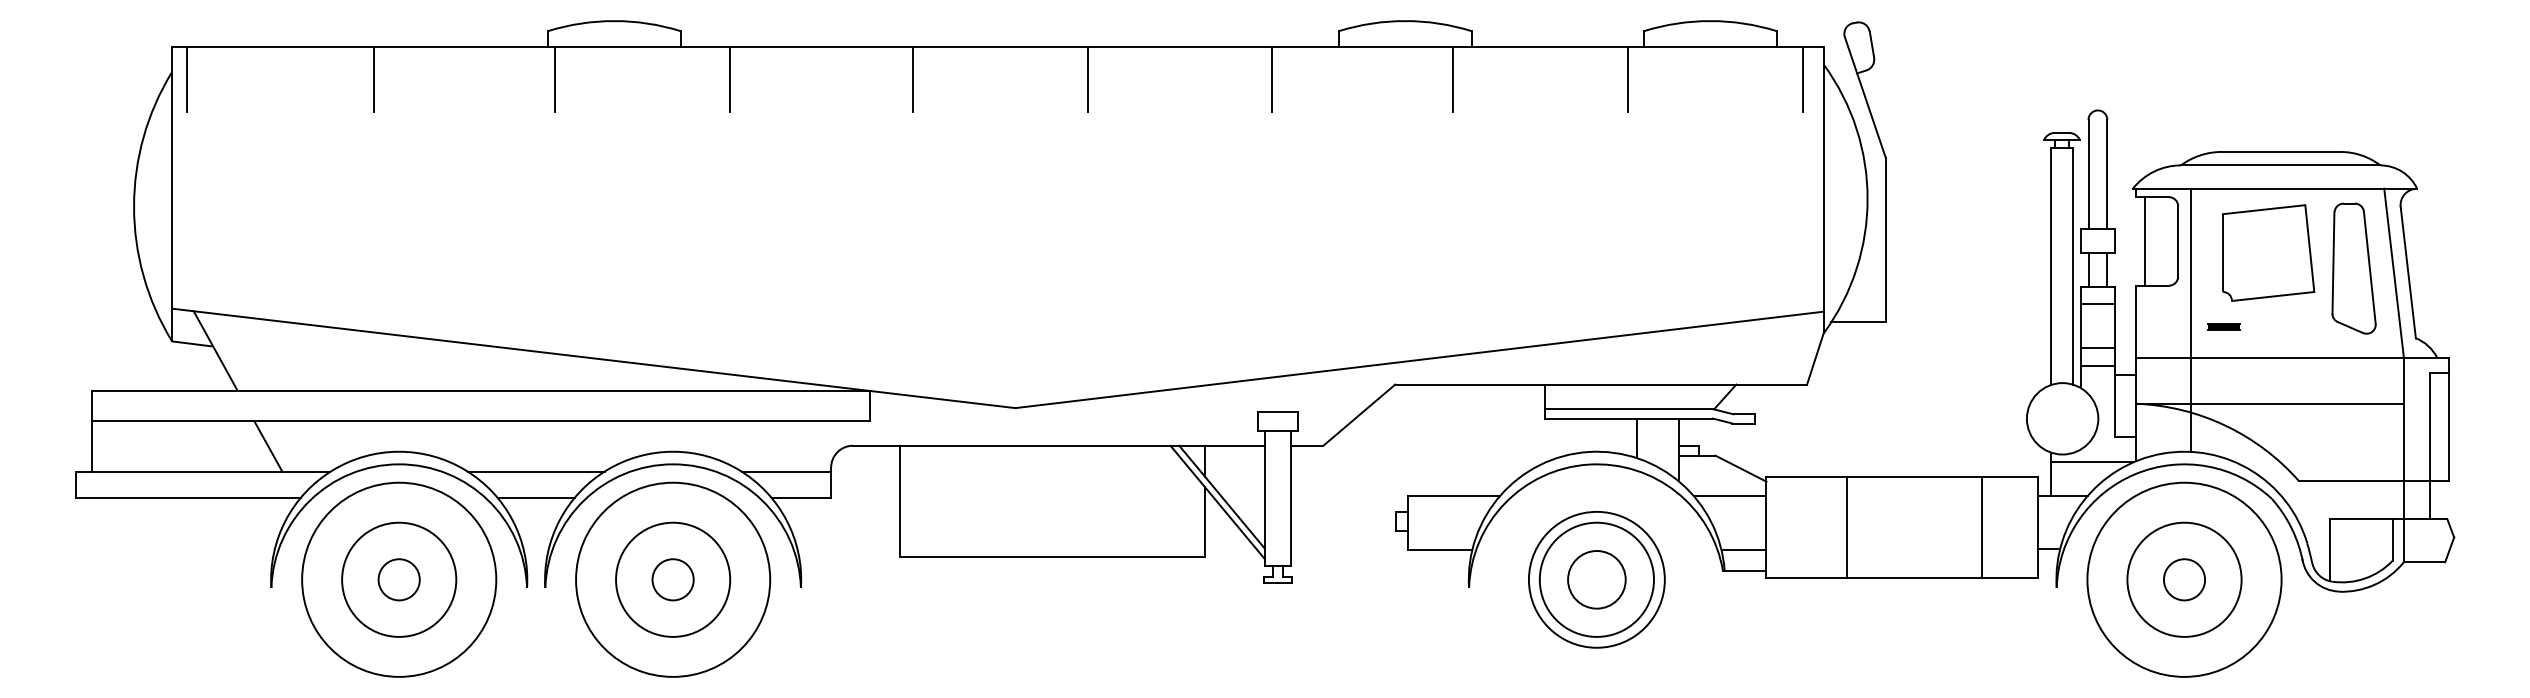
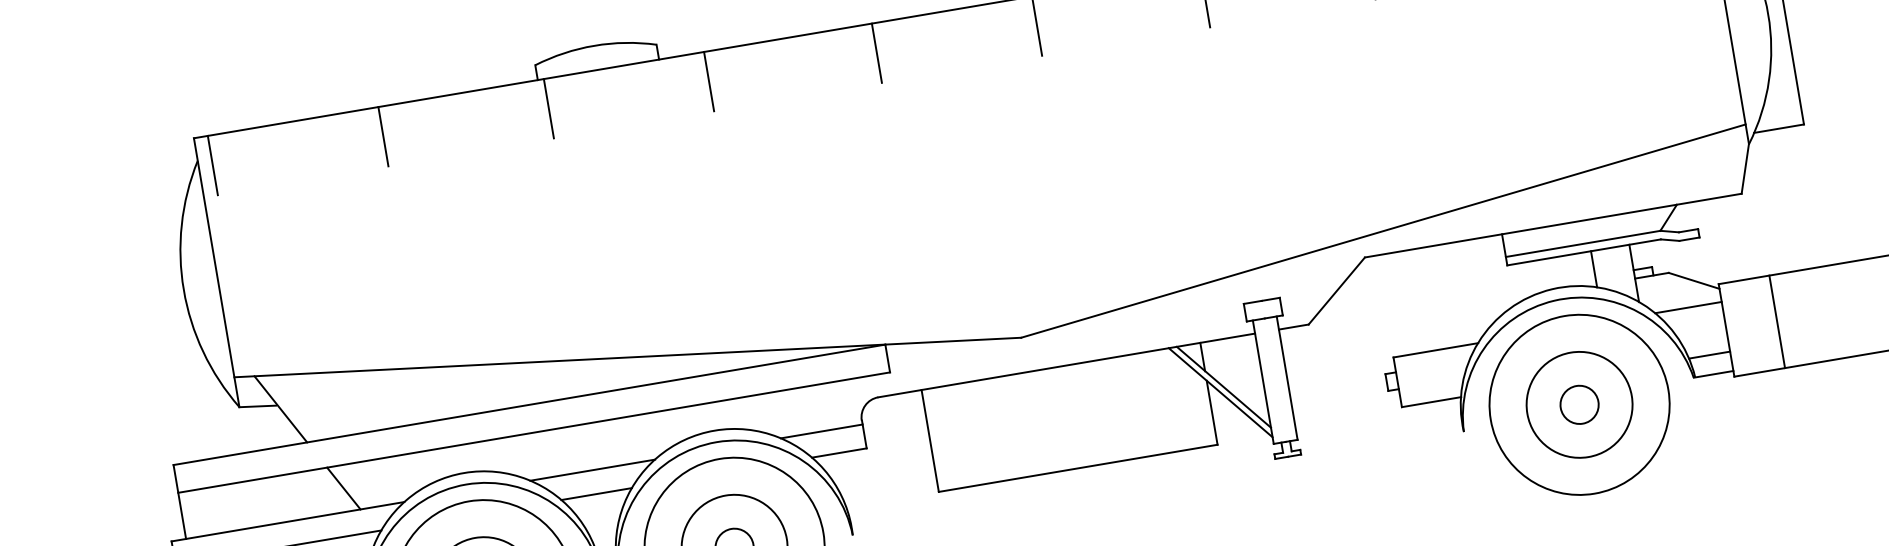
line: (1846, 526) -> (1776, 321), moved
circle: (1596, 579) -> (1579, 404), size x0.71
circle: (1596, 579) -> (1579, 404), size x1.43

